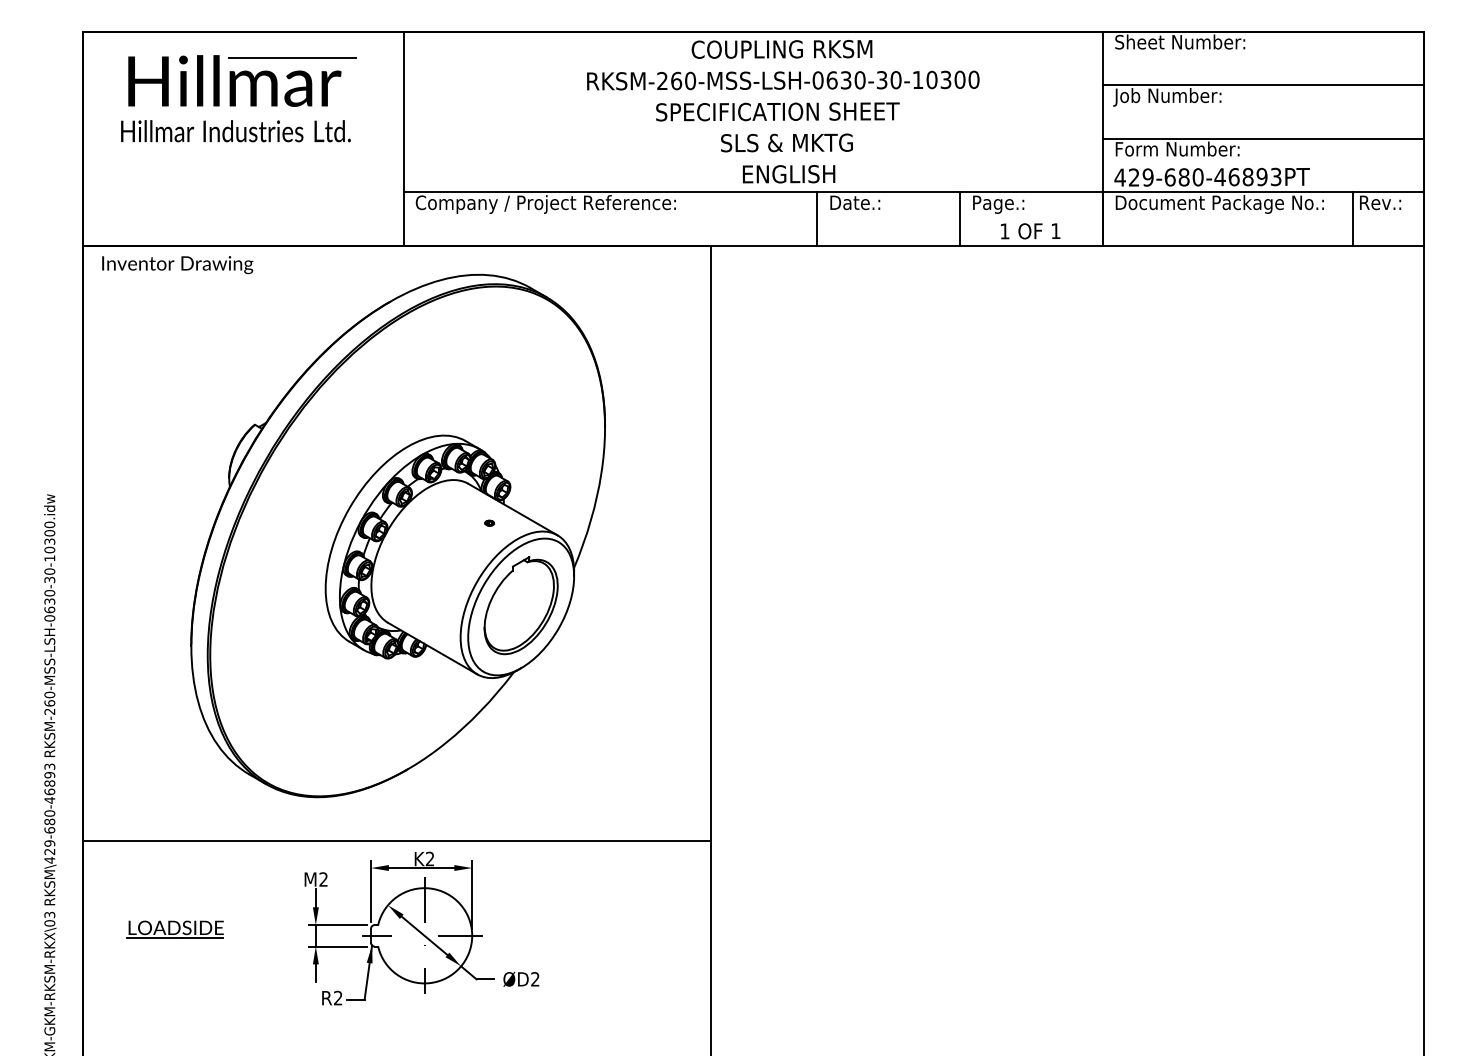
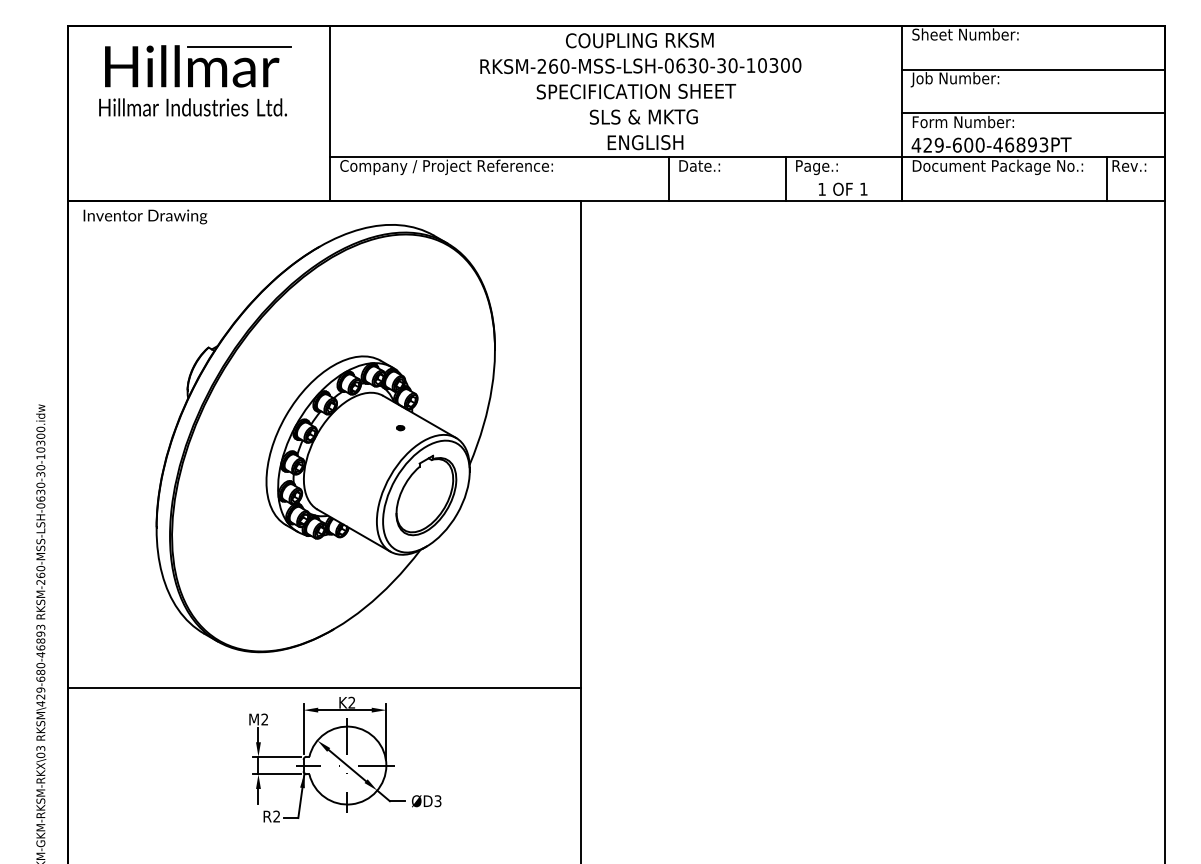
text: (1183, 177) -> (968, 145), 429-680-46893PT -> 429-600-46893PT
part: (174, 929) -> (142, 760), removed
text: (535, 979) -> (438, 801), ØD2 -> ØD3

